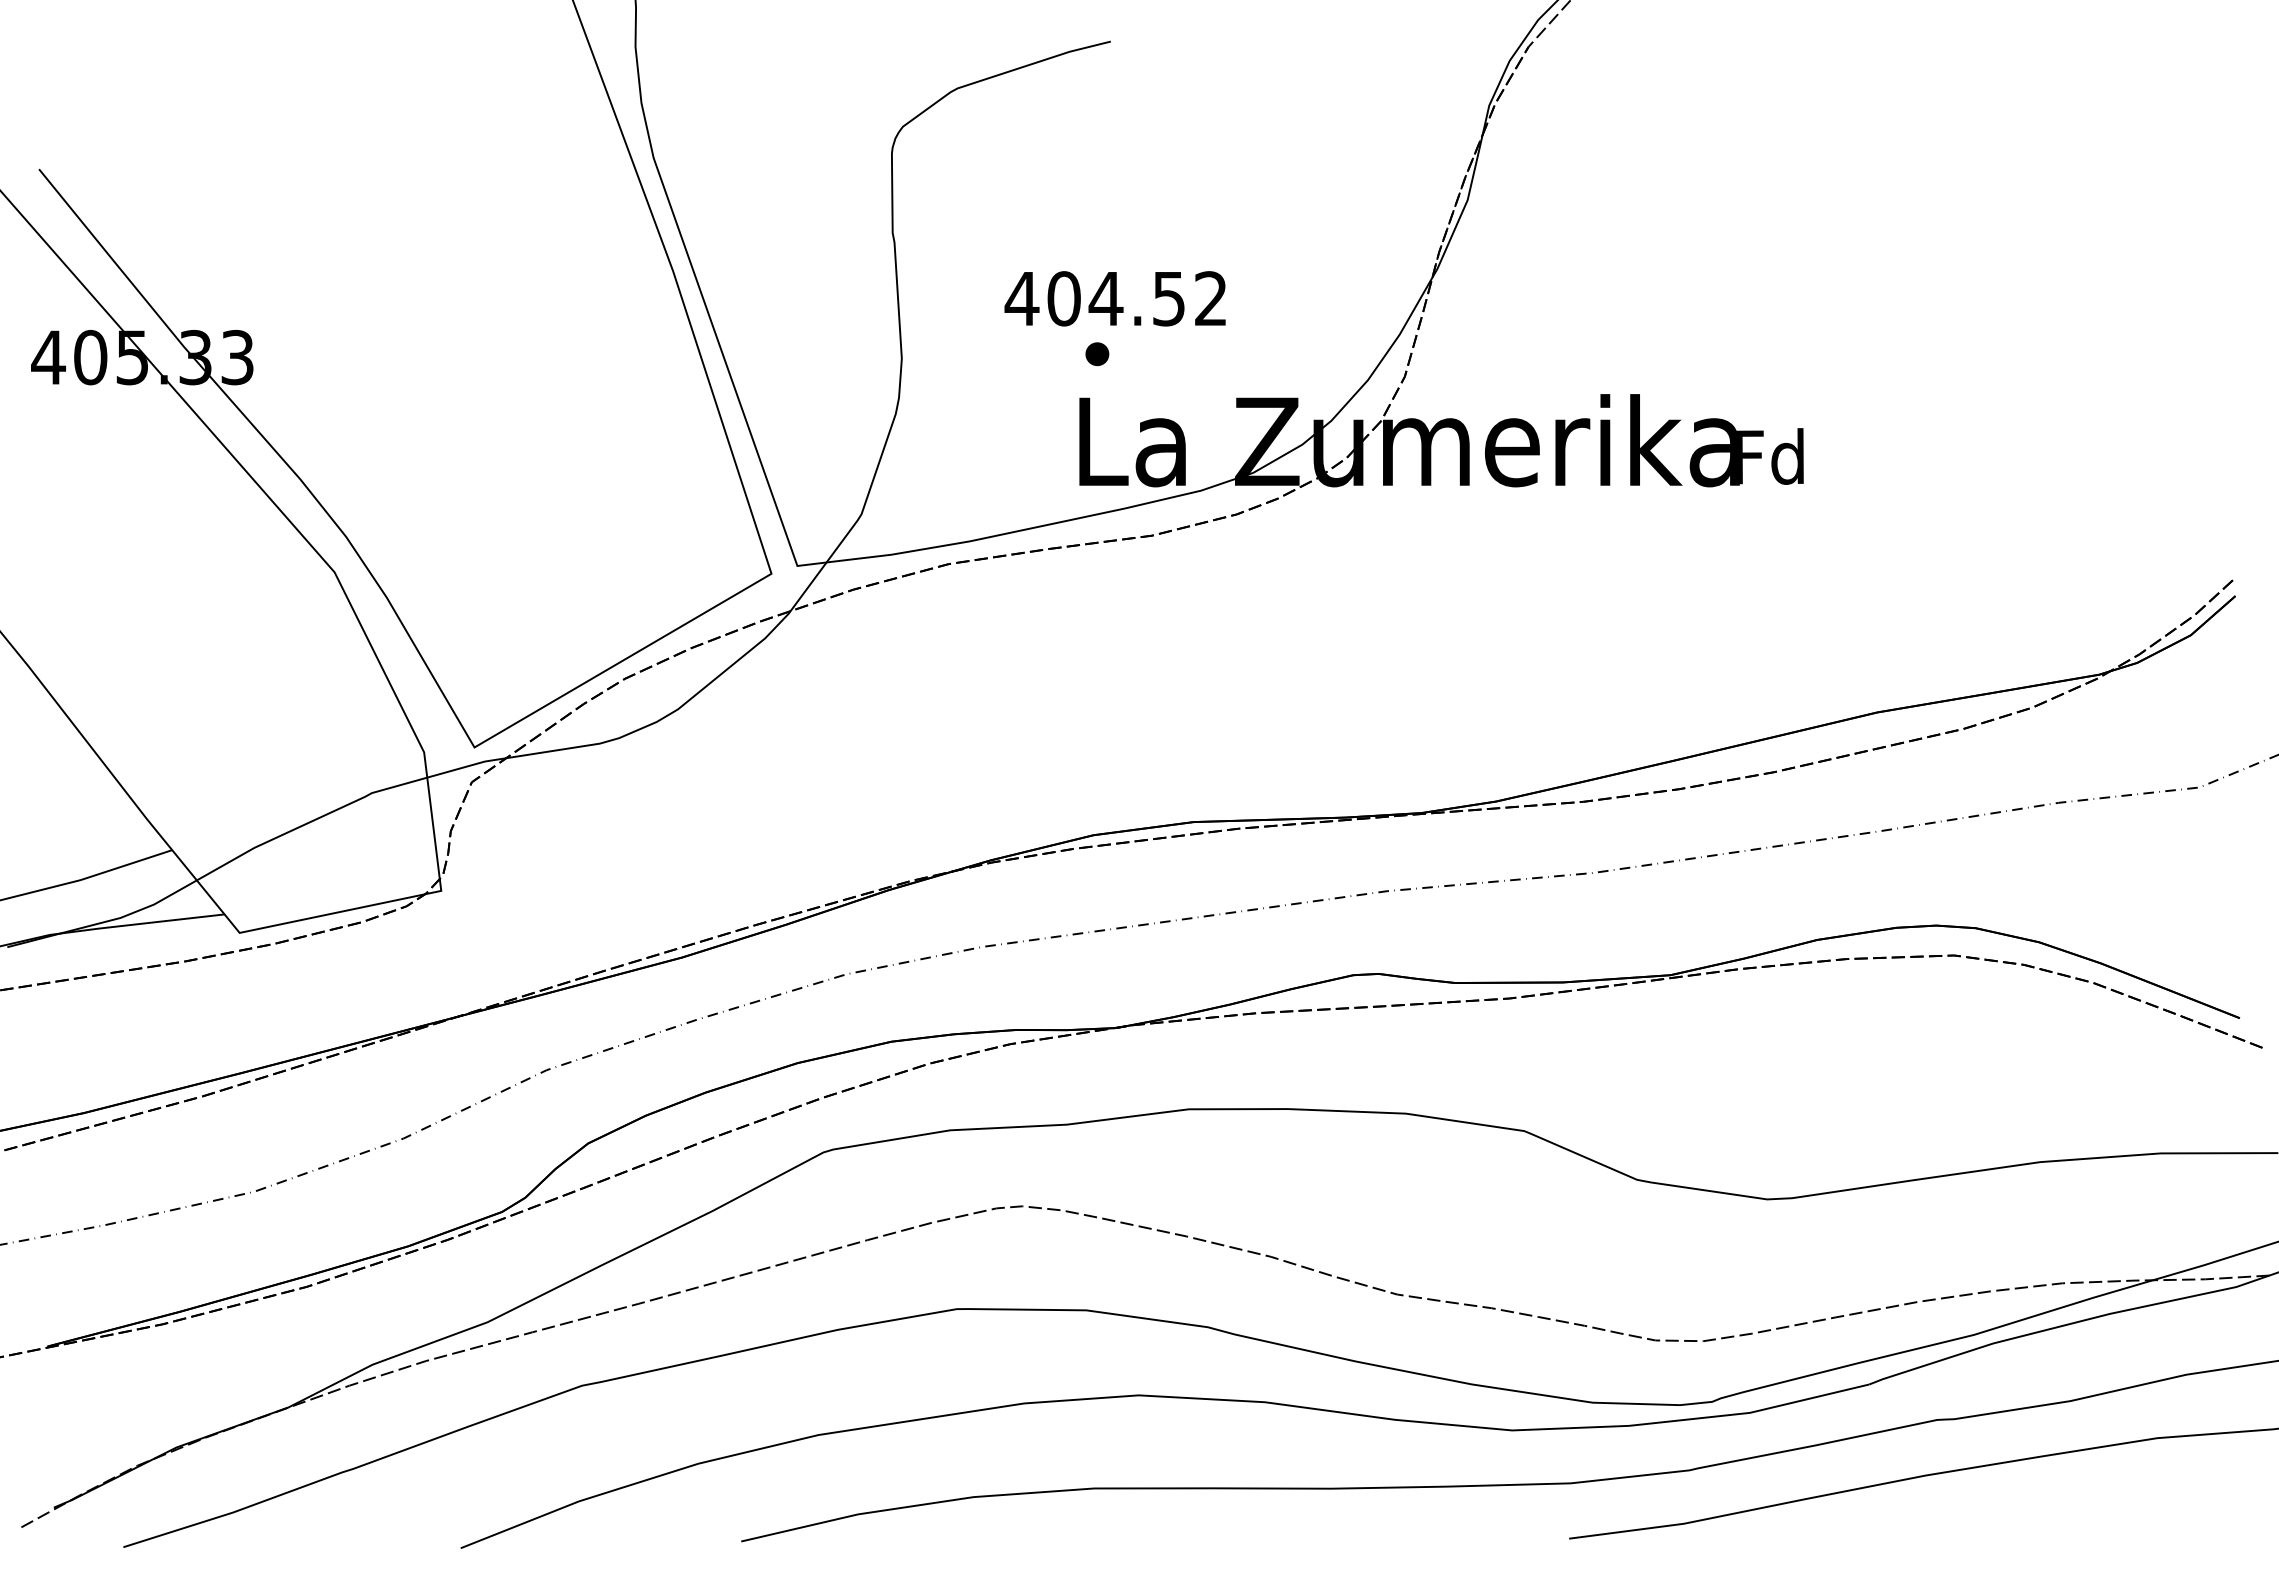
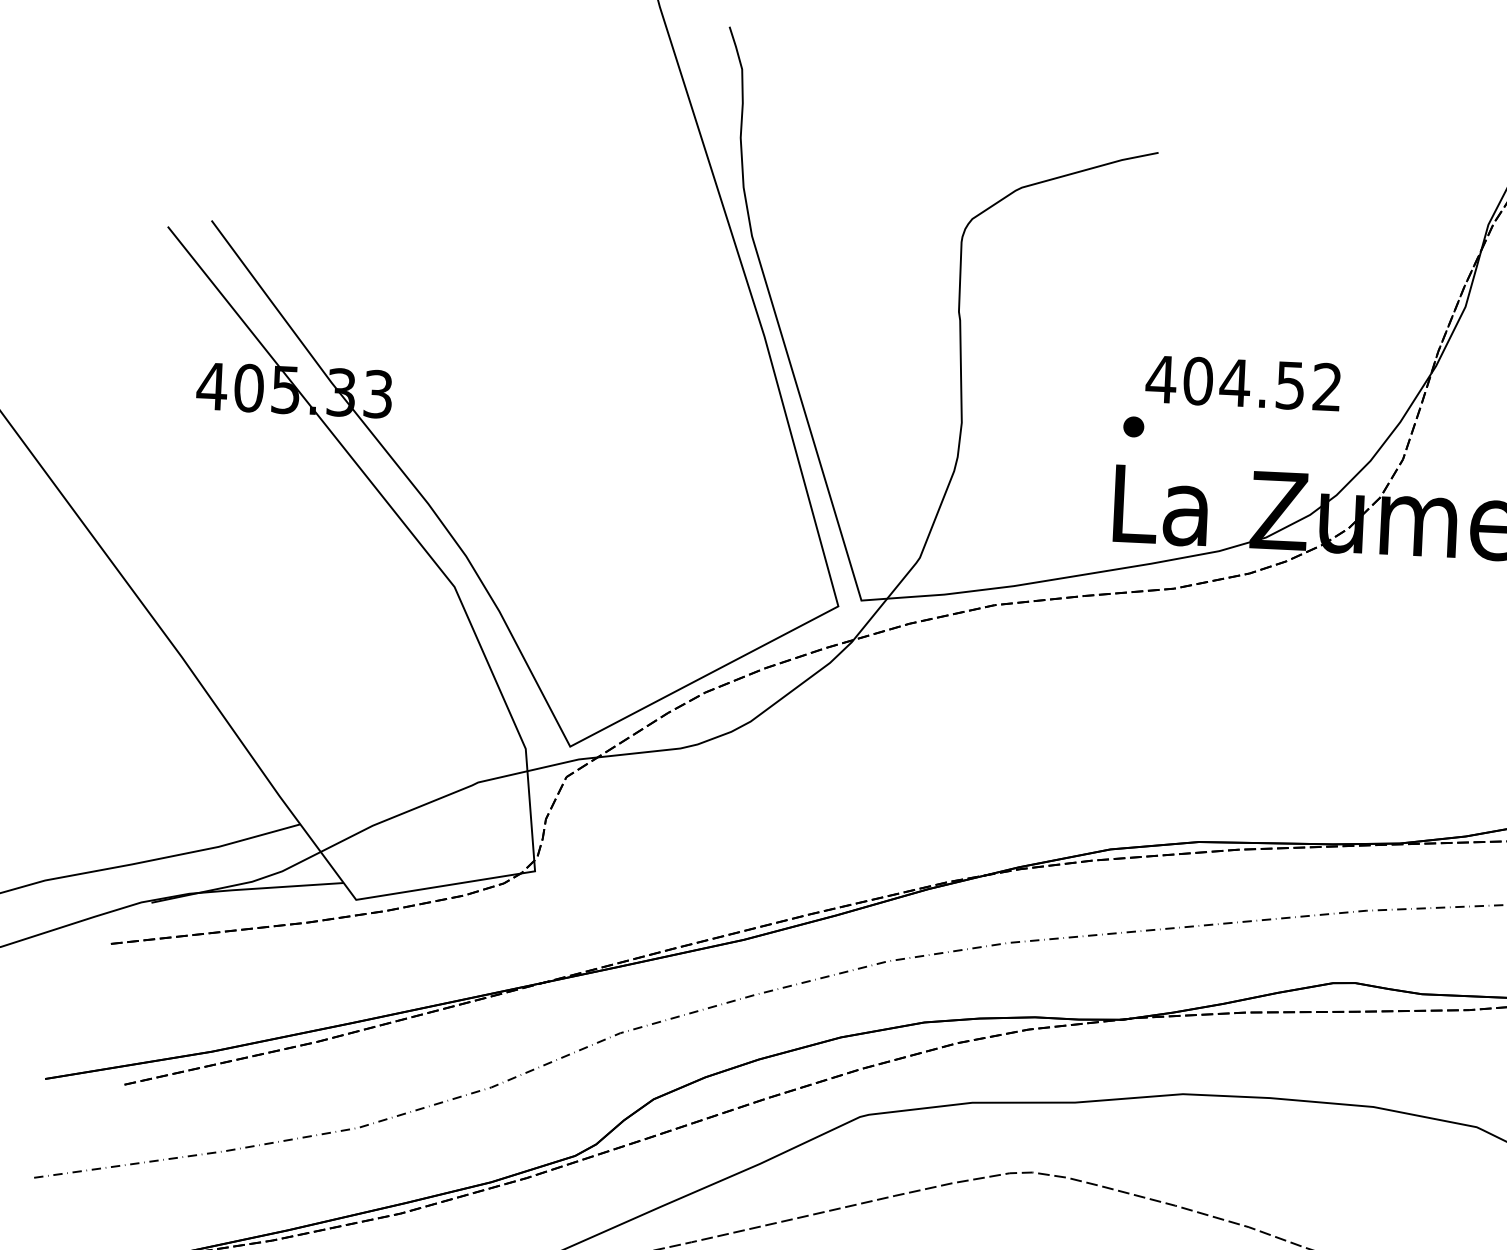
text: (1114, 298) -> (1242, 383), moved

